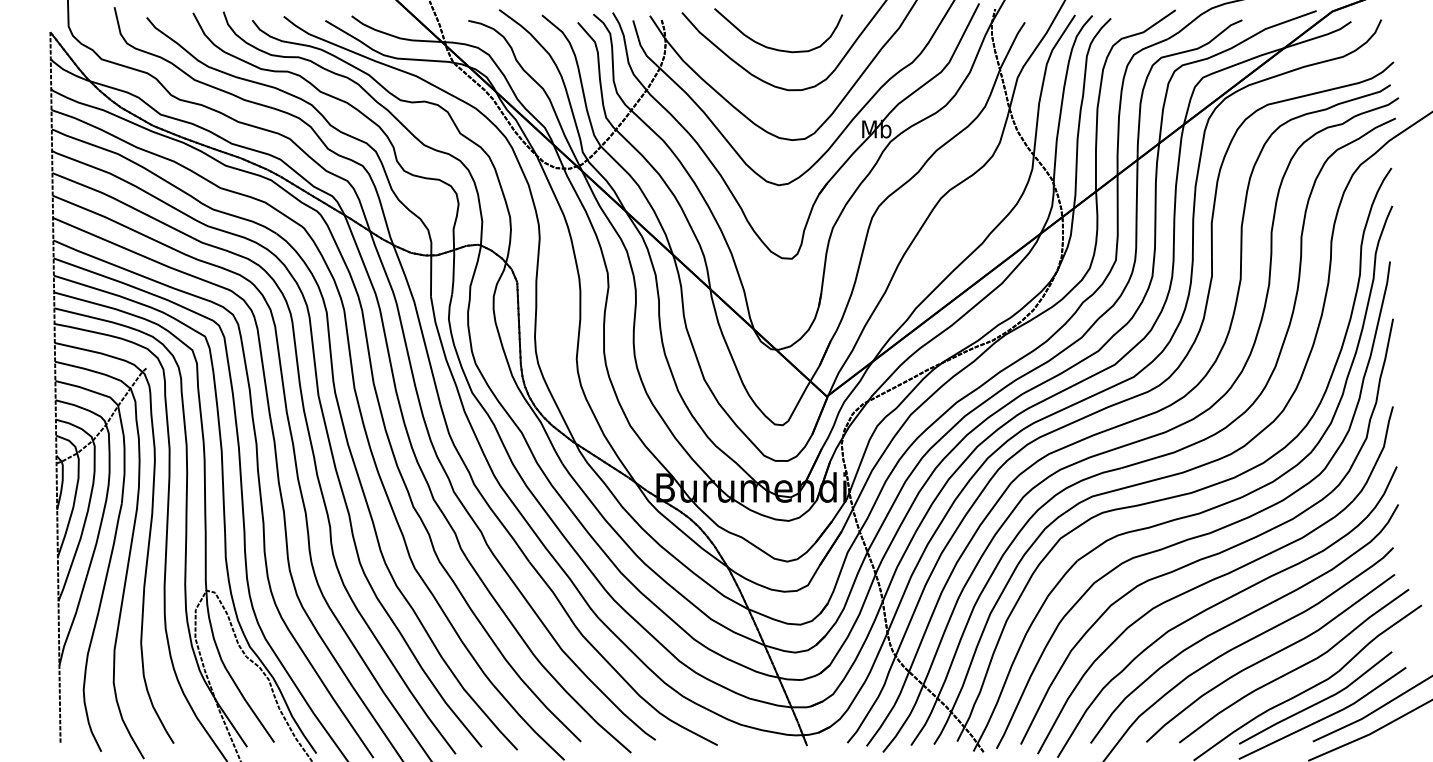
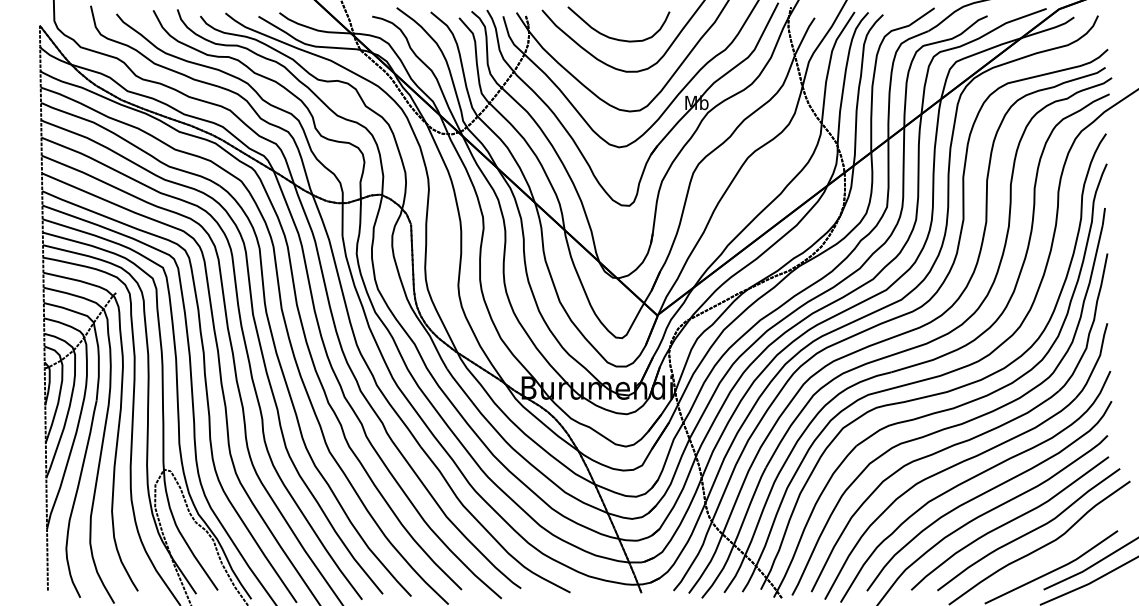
line: (1316, 702) -> (1046, 558), removed

